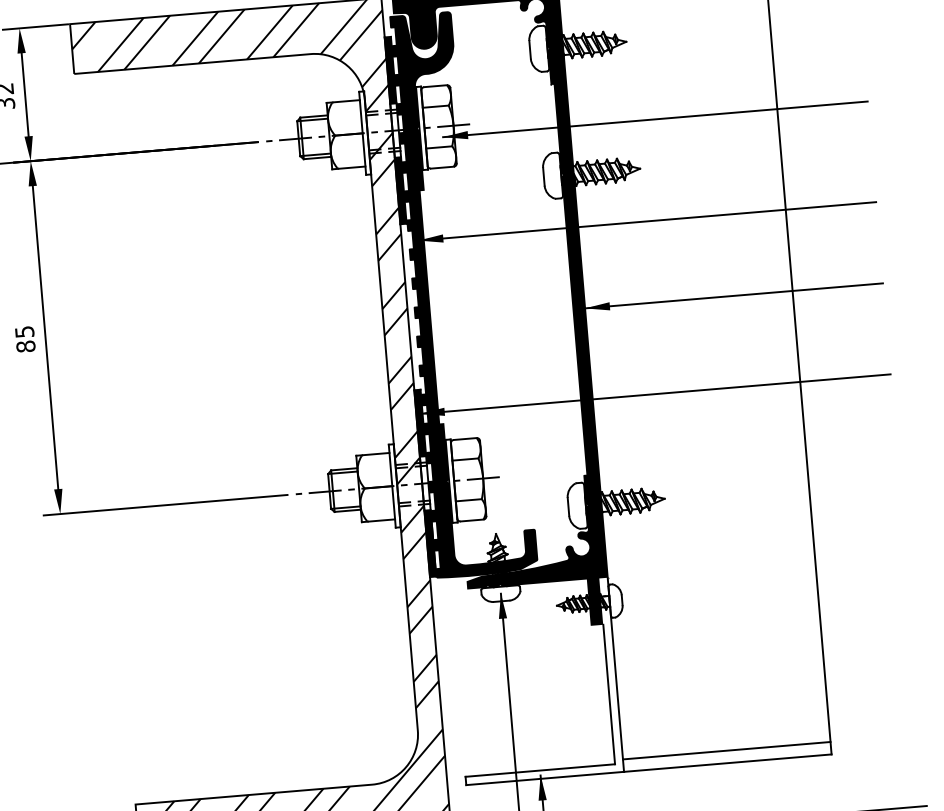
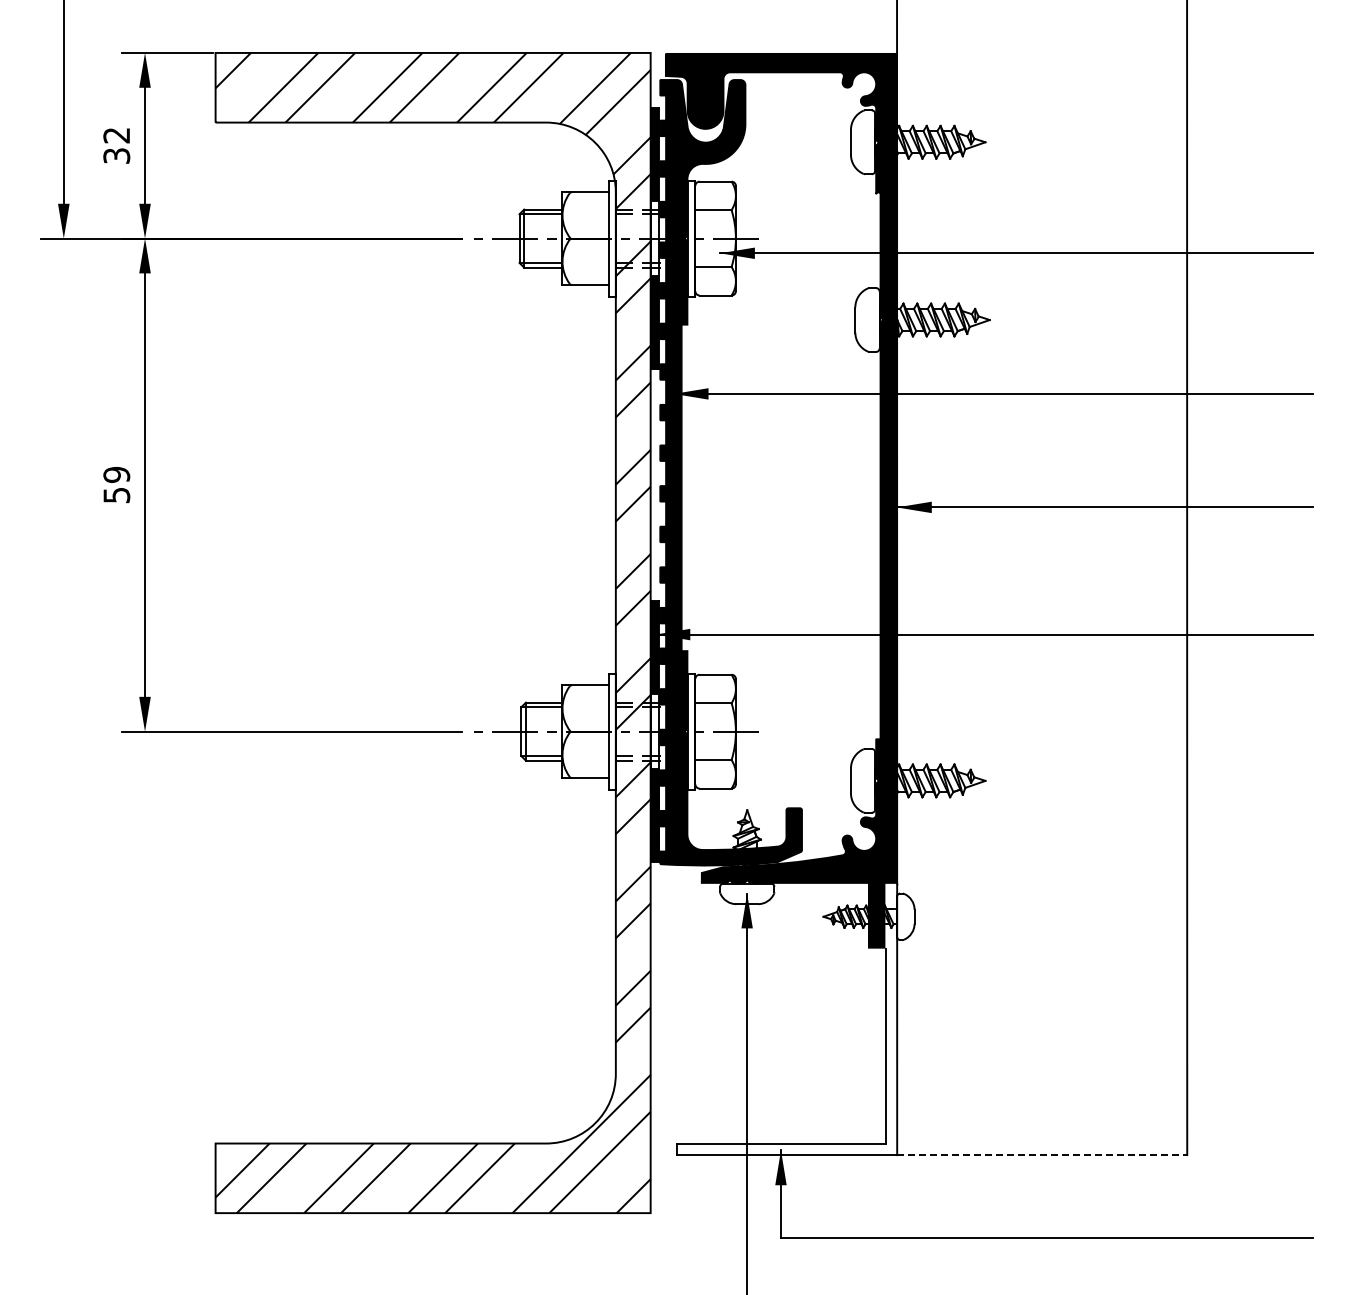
text: (25, 339) -> (116, 485), 85 -> 59
line: (726, 750) -> (1042, 1137), removed
line: (728, 763) -> (1042, 1155), solid -> dashed

